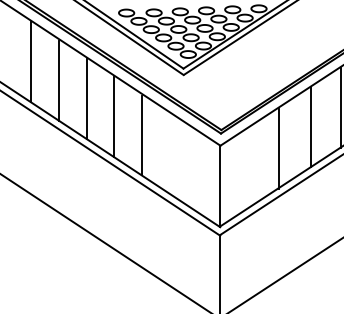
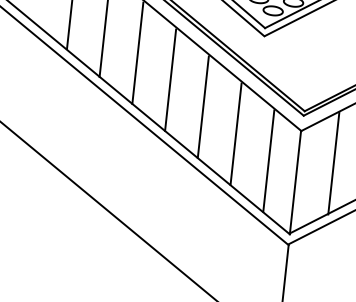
line: (169, 153) -> (235, 133), added
line: (248, 168) -> (333, 163), added
line: (197, 171) -> (268, 160), added

